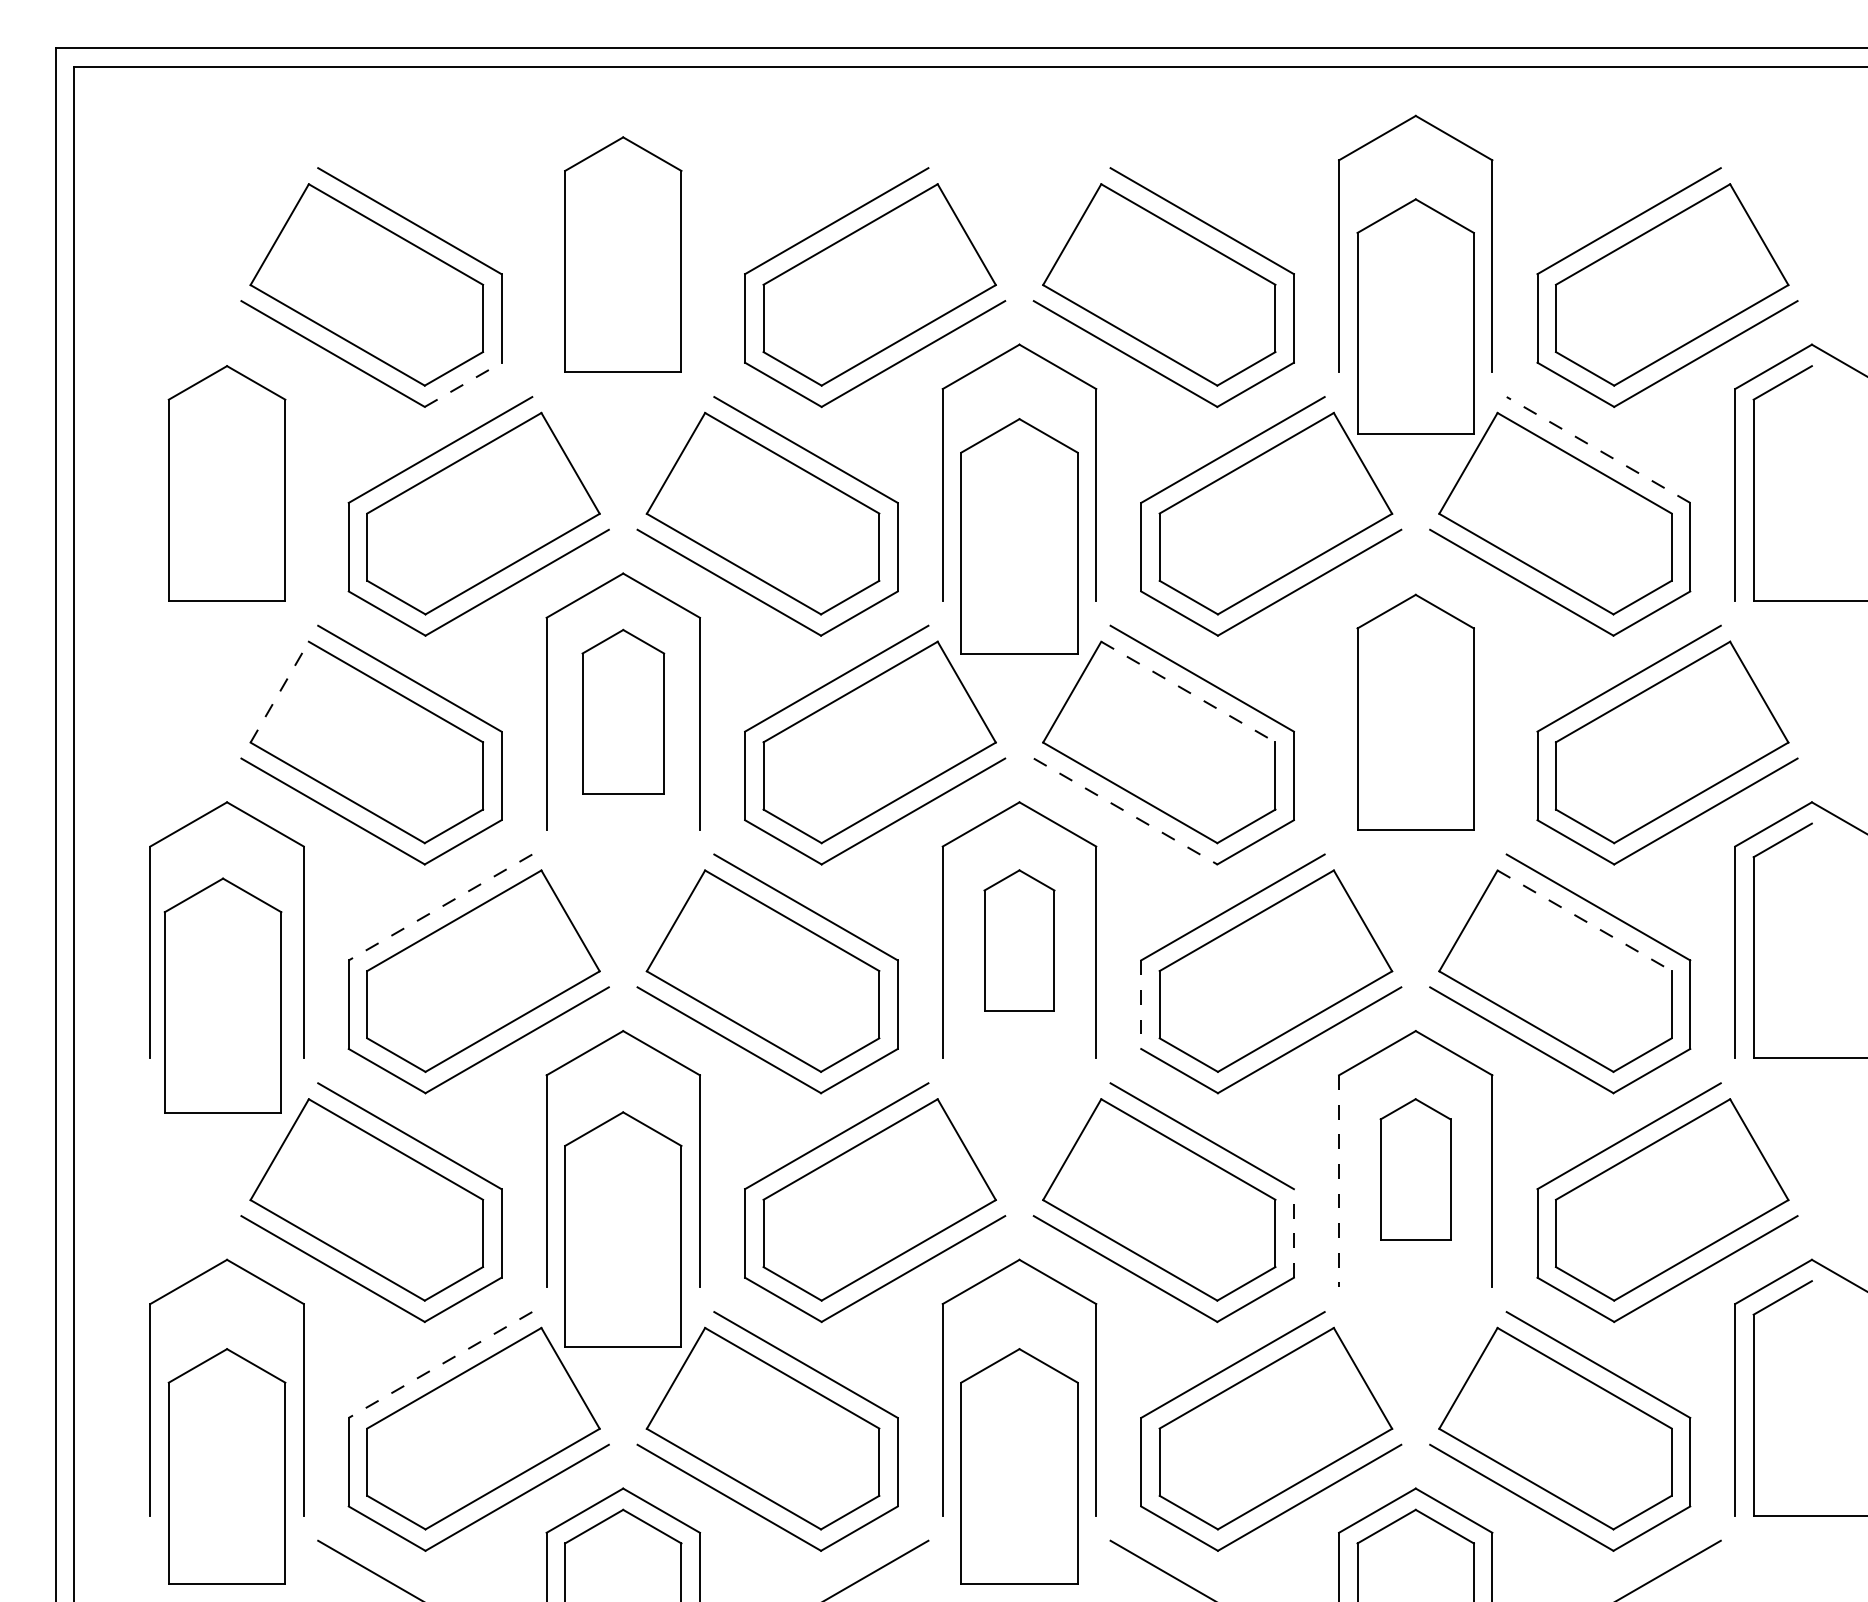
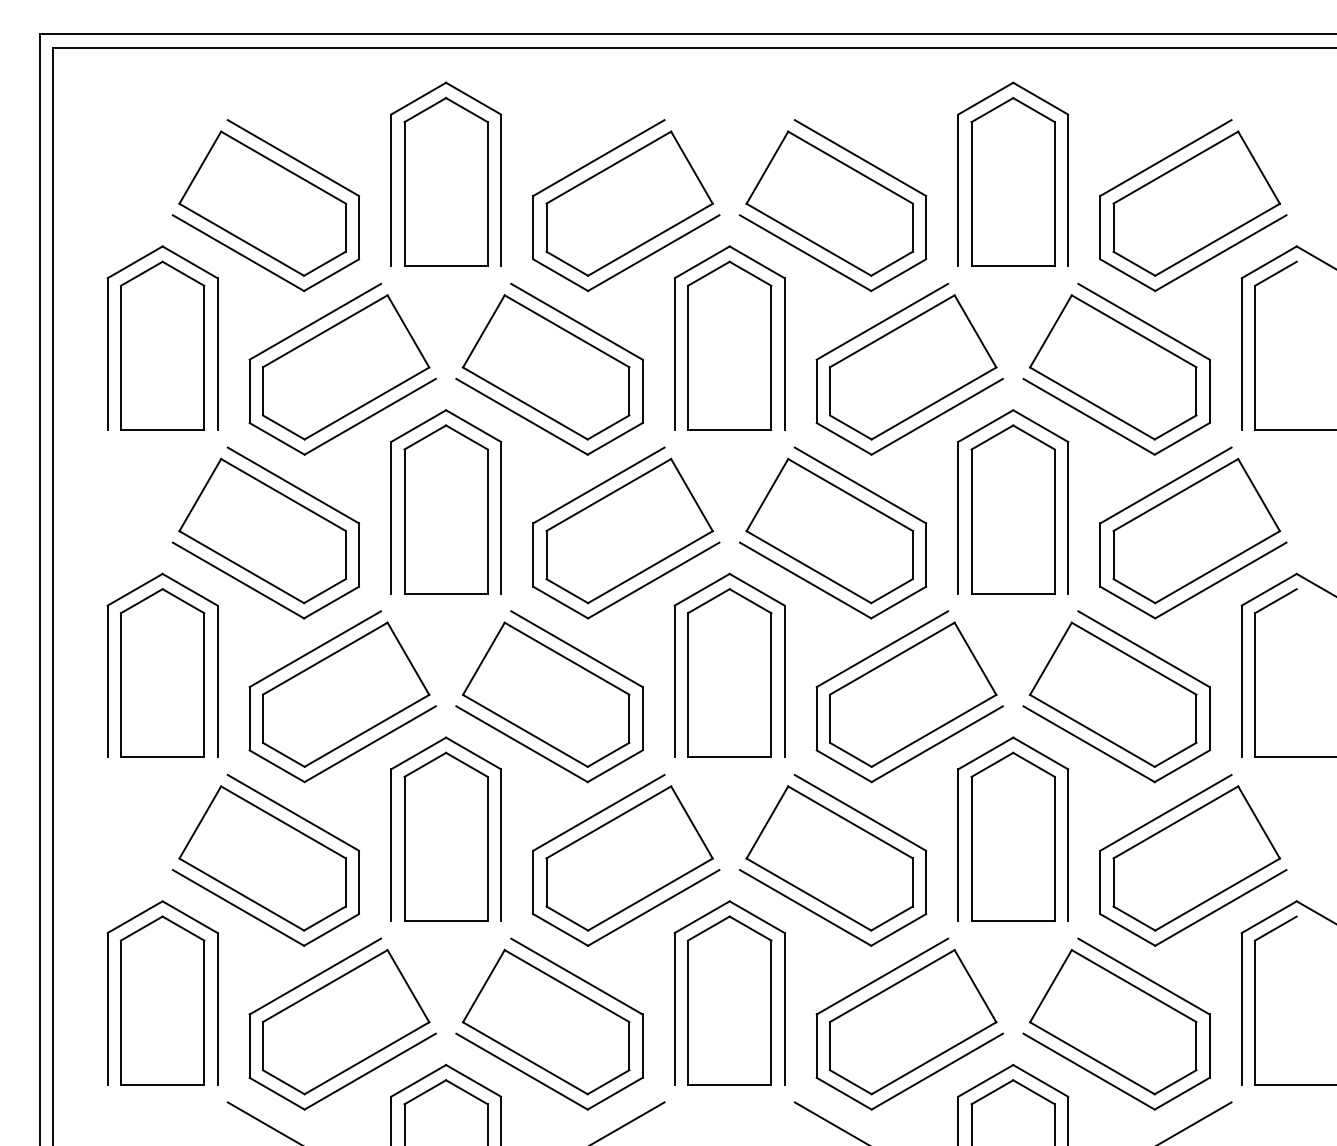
part: (547, 243) -> (391, 174), added
part: (1415, 316) -> (1013, 181), moved
line: (463, 384) -> (331, 274), dashed -> solid
line: (1598, 449) -> (1144, 321), dashed -> solid
part: (150, 472) -> (107, 337), added
part: (1019, 536) -> (729, 345), moved
line: (279, 691) -> (200, 494), dashed -> solid
line: (1188, 692) -> (850, 495), dashed -> solid
part: (1339, 701) -> (958, 501), added
part: (623, 711) -> (446, 508), size x1.43
line: (1125, 811) -> (805, 580), dashed -> solid
line: (440, 907) -> (315, 649), dashed -> solid
line: (1584, 920) -> (1133, 658), dashed -> solid
part: (1019, 940) -> (729, 672), size x1.67
part: (222, 995) -> (162, 672), moved
line: (1141, 1005) -> (816, 719), dashed -> solid
part: (1415, 1169) -> (1013, 836), size x1.67
line: (1339, 1181) -> (958, 845), dashed -> solid
part: (623, 1229) -> (446, 836), moved
line: (1293, 1232) -> (925, 881), dashed -> solid
line: (440, 1364) -> (315, 976), dashed -> solid
part: (226, 1466) -> (162, 1000), moved
part: (1019, 1466) -> (729, 1000), moved

